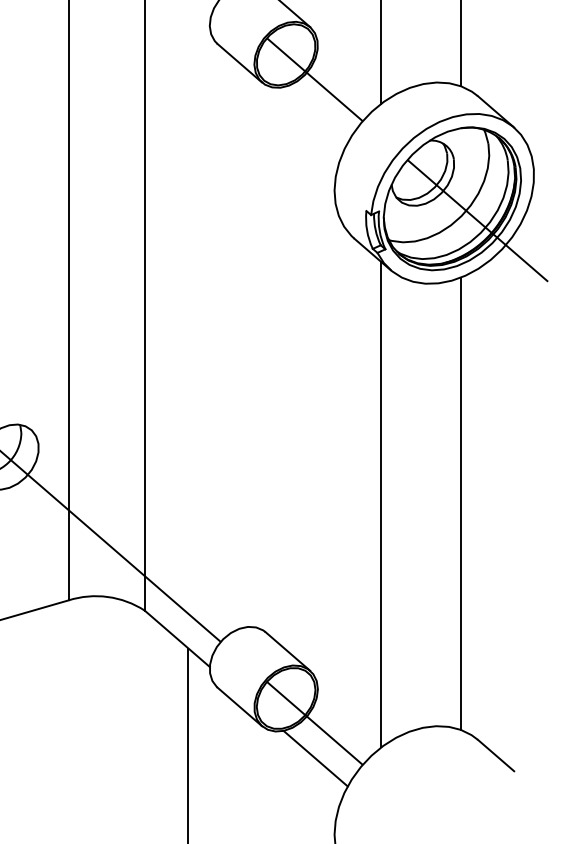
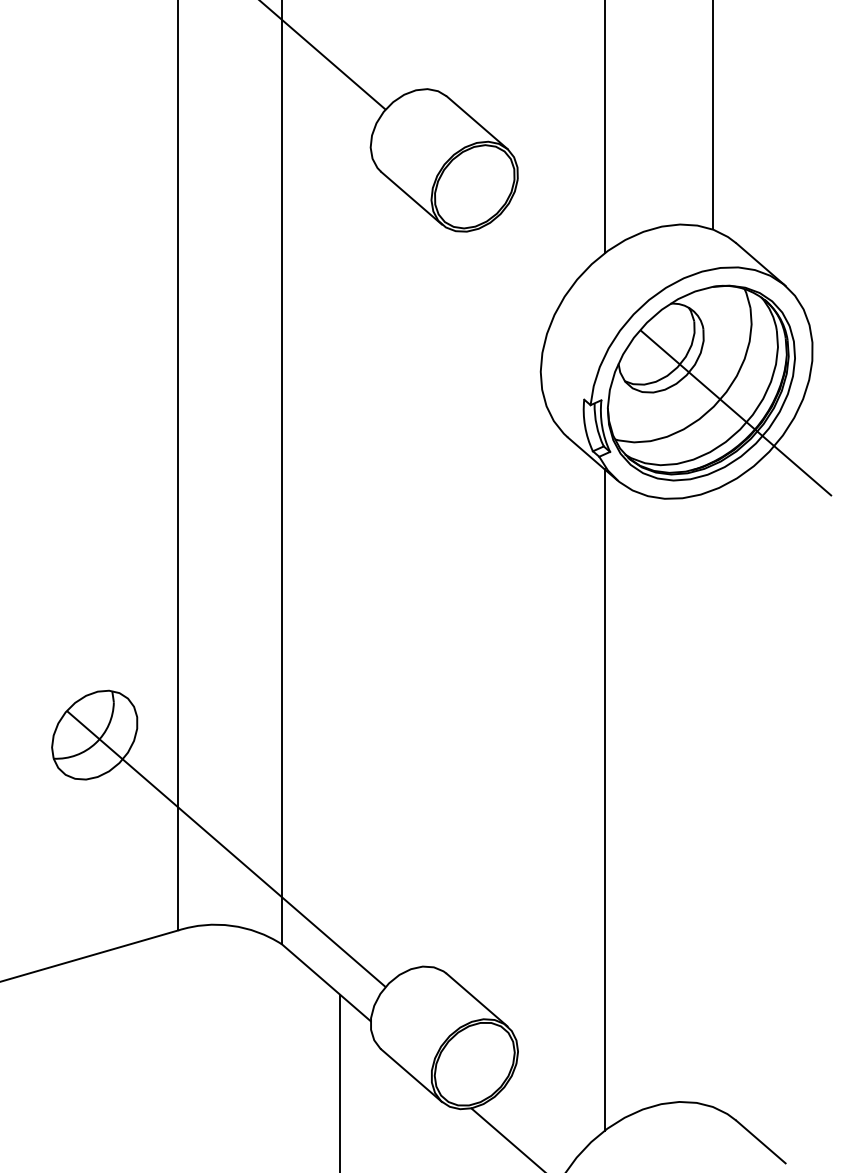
line: (314, 79) -> (513, 220), removed
line: (460, 503) -> (712, 798), removed
line: (314, 722) -> (513, 1097), removed

